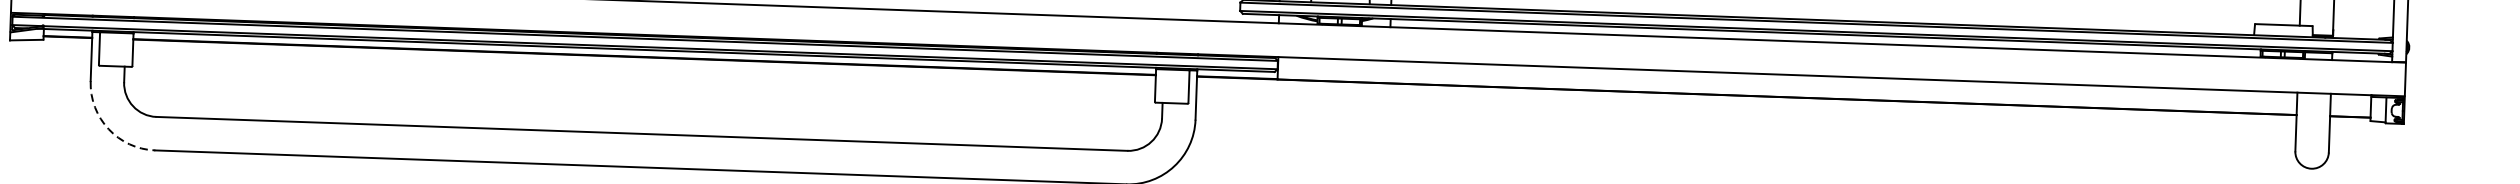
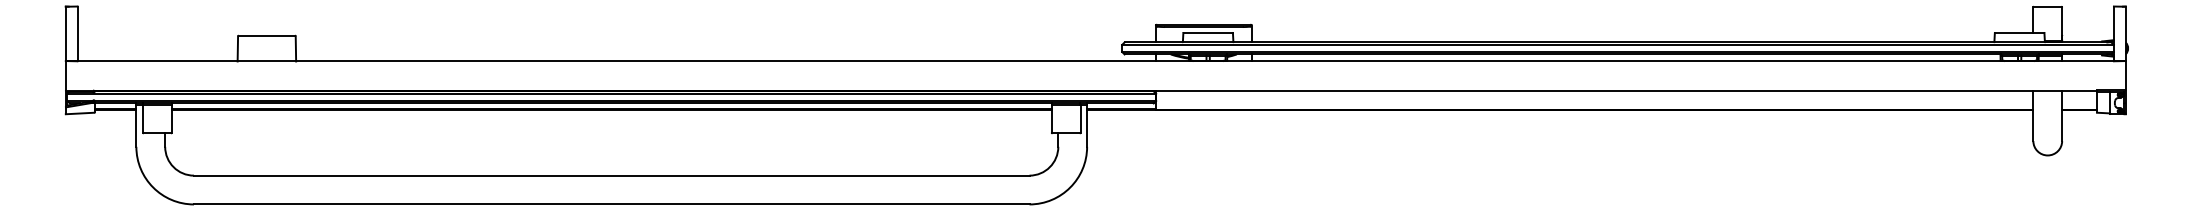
arc: (108, 129) -> (153, 187), dashed -> solid

